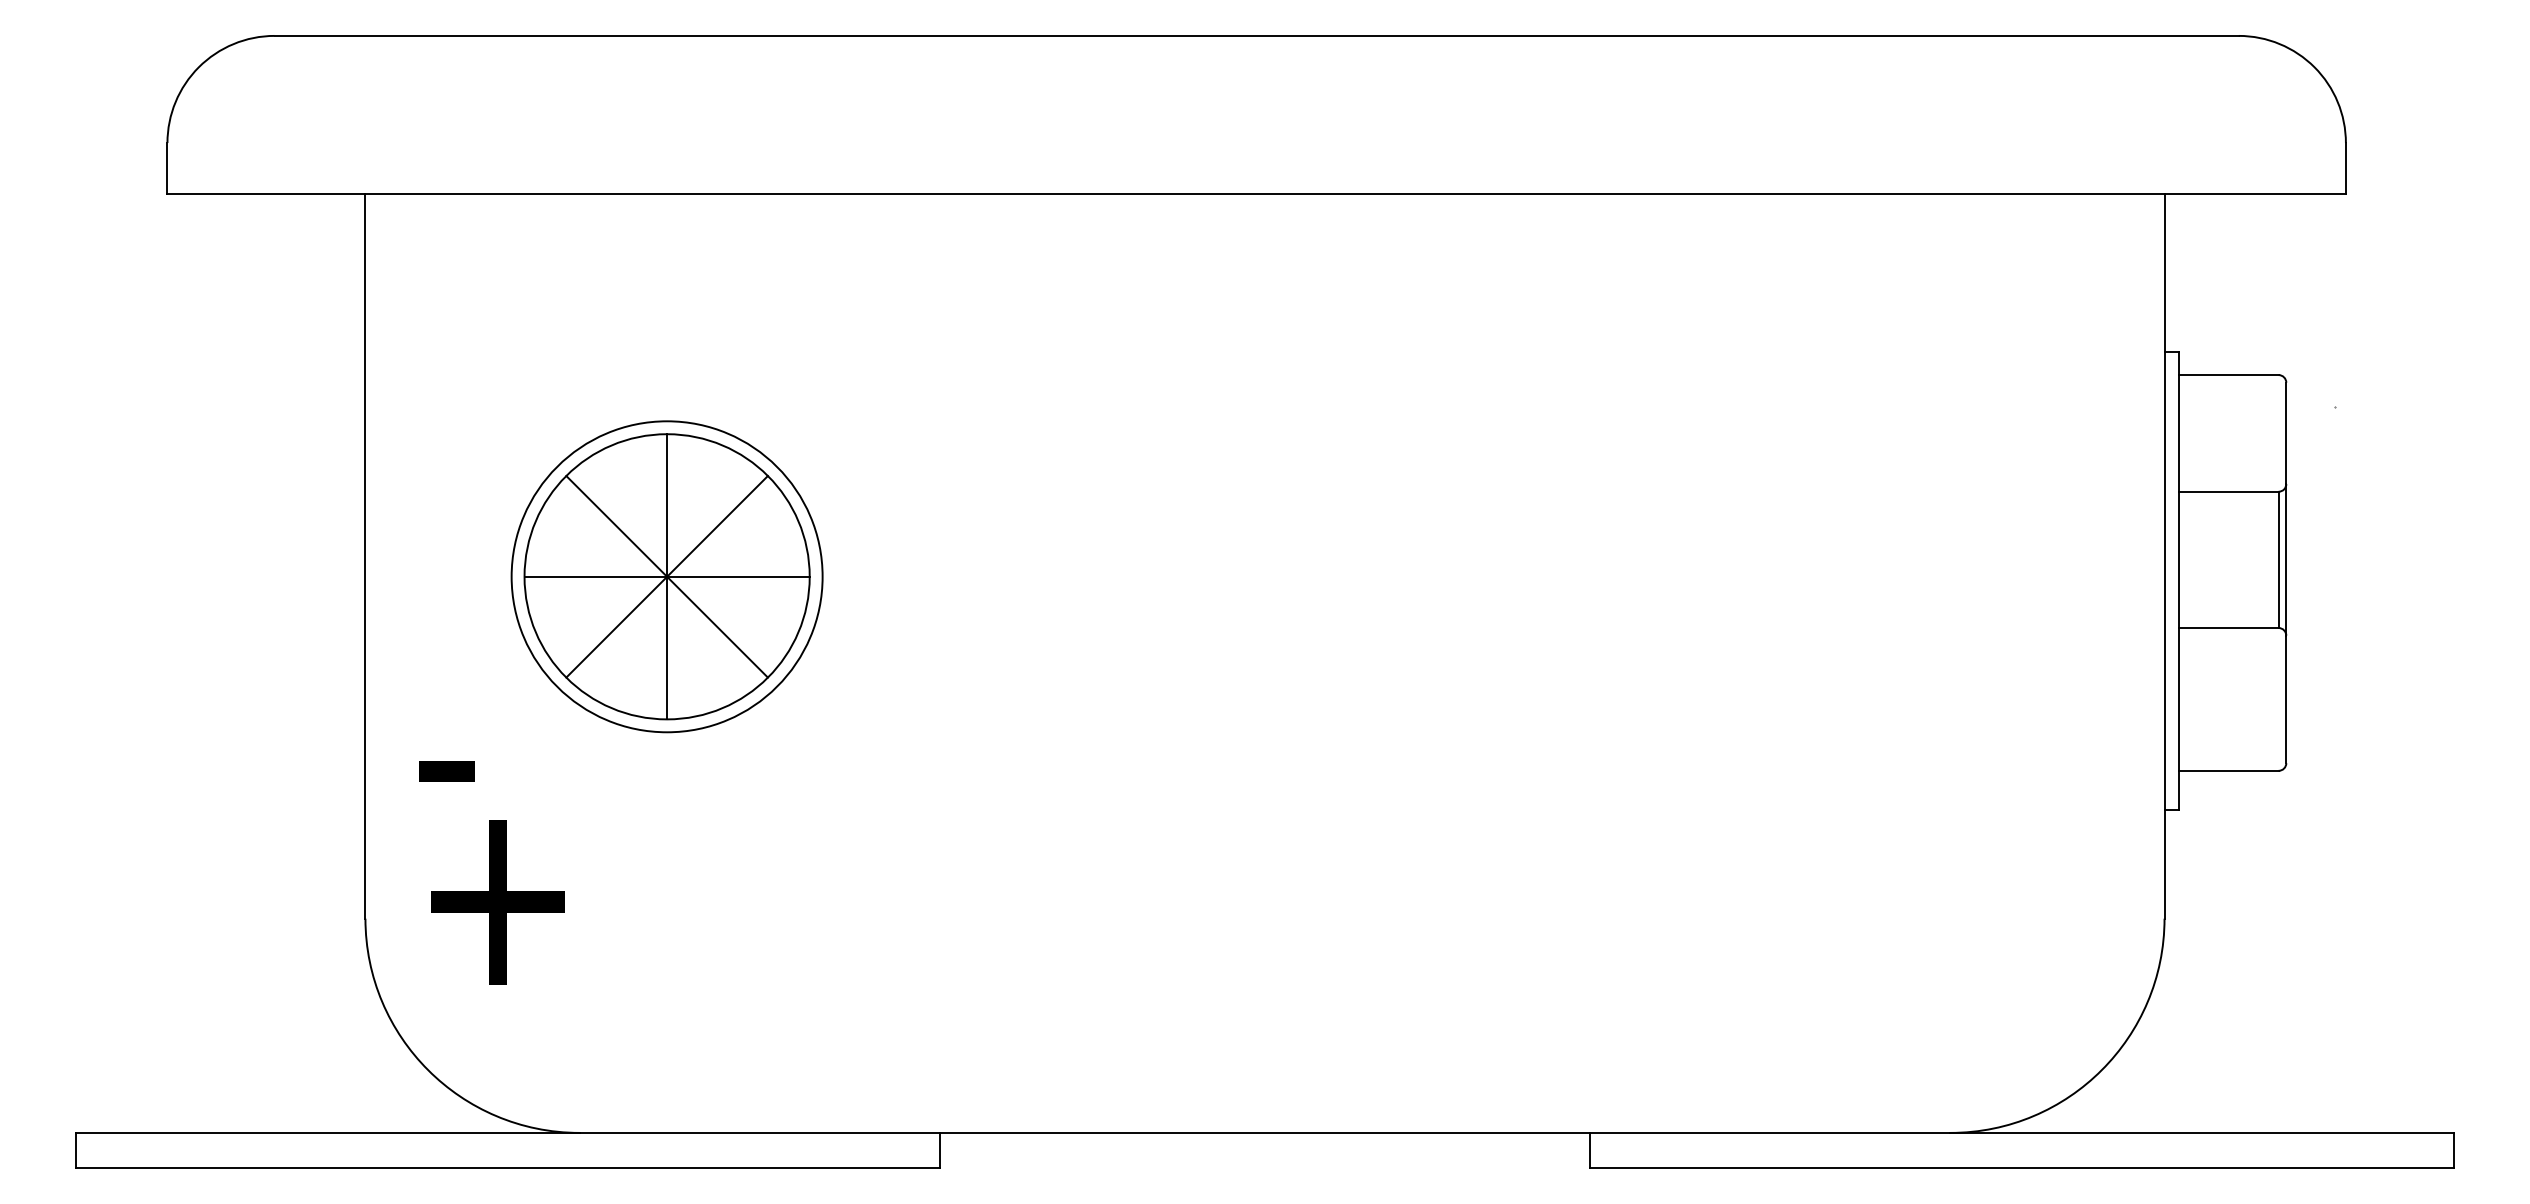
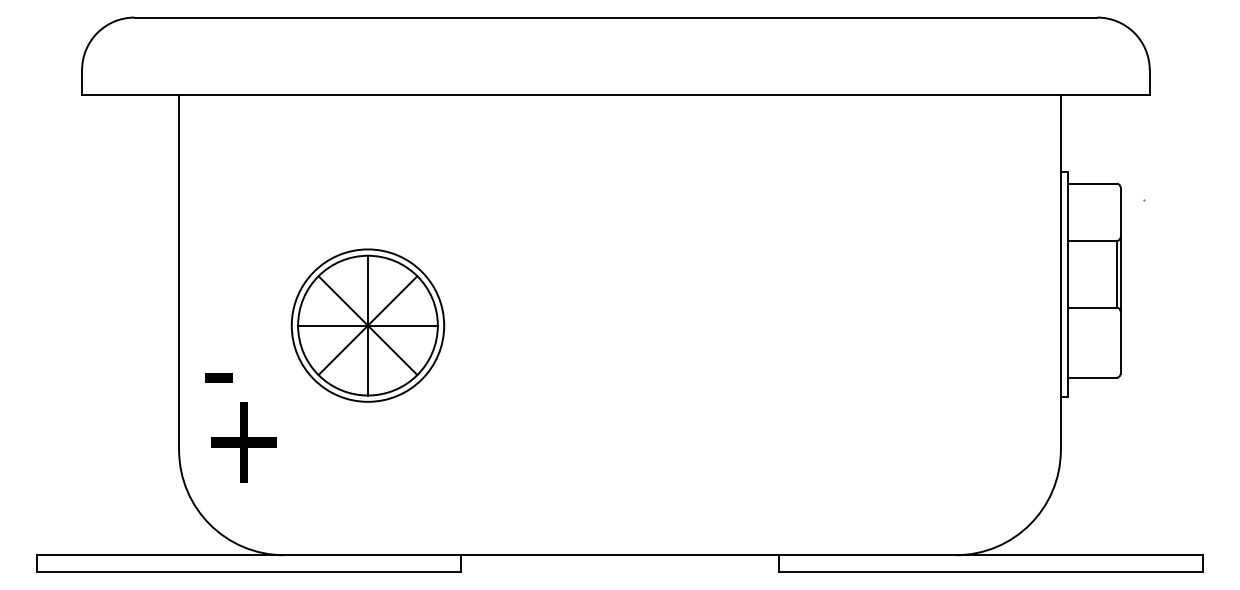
part: (666, 576) -> (367, 325), moved

